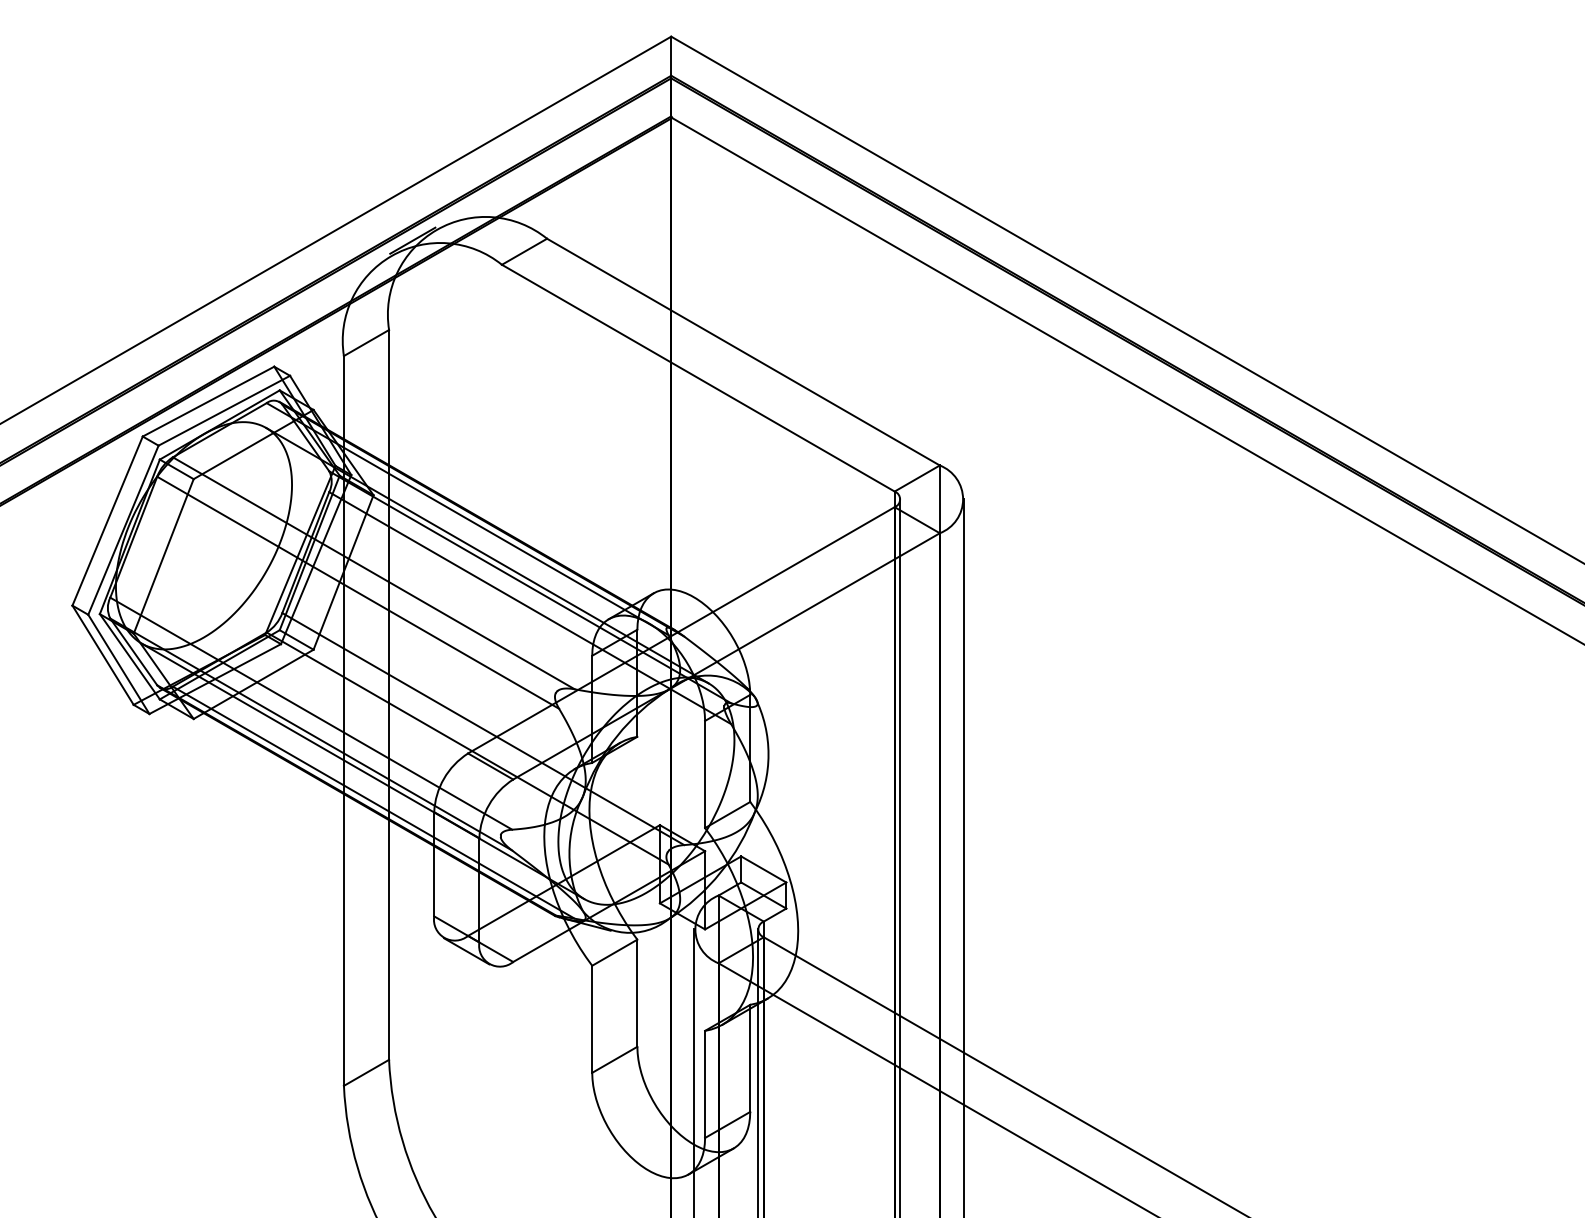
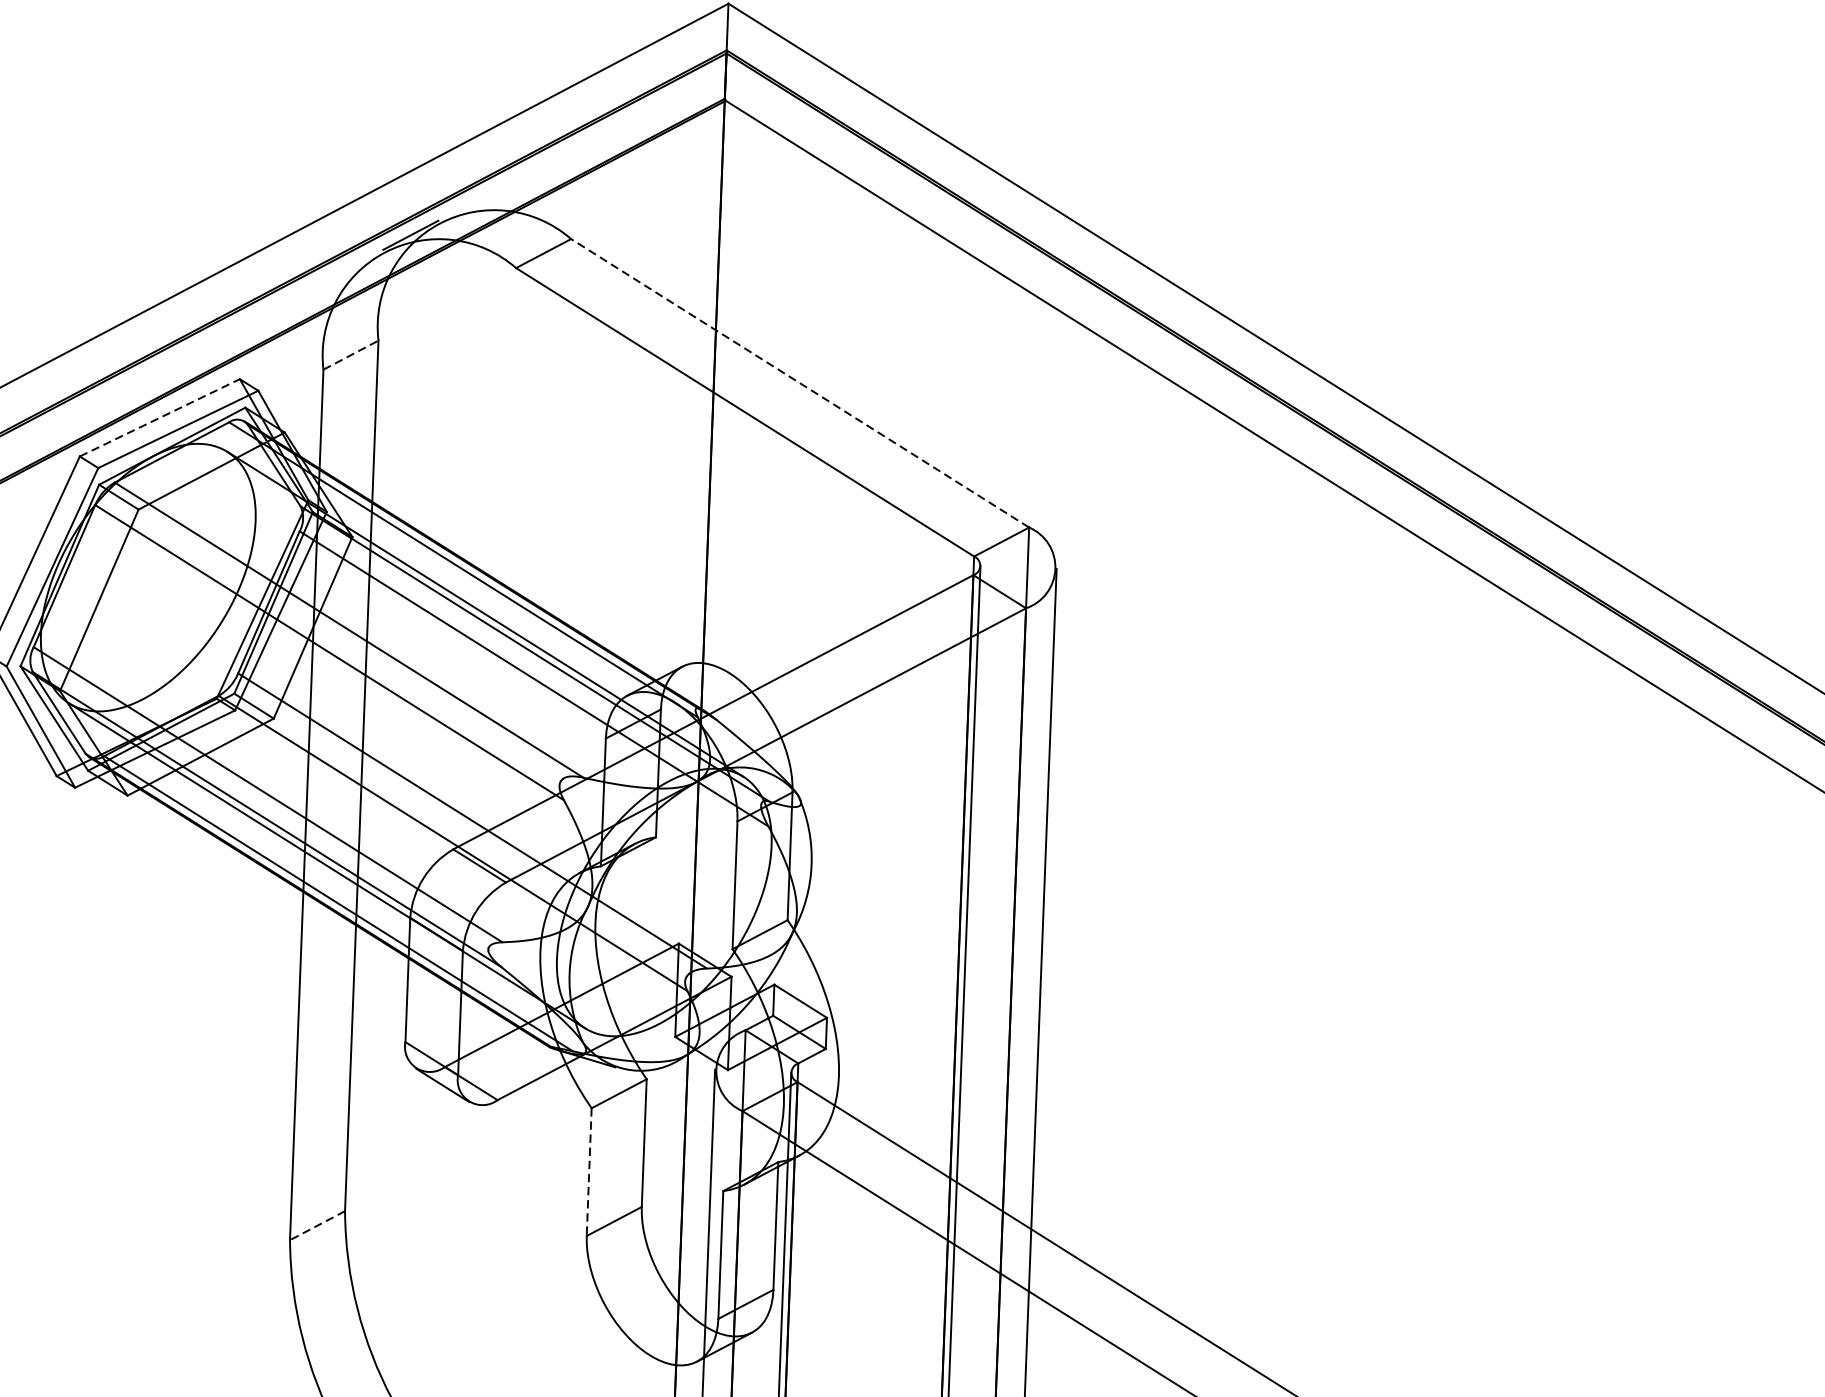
line: (366, 342) -> (350, 354), solid -> dashed
line: (743, 352) -> (800, 383), solid -> dashed
line: (208, 401) -> (159, 417), solid -> dashed
line: (592, 1019) -> (589, 1172), solid -> dashed
line: (366, 1073) -> (317, 1226), solid -> dashed

